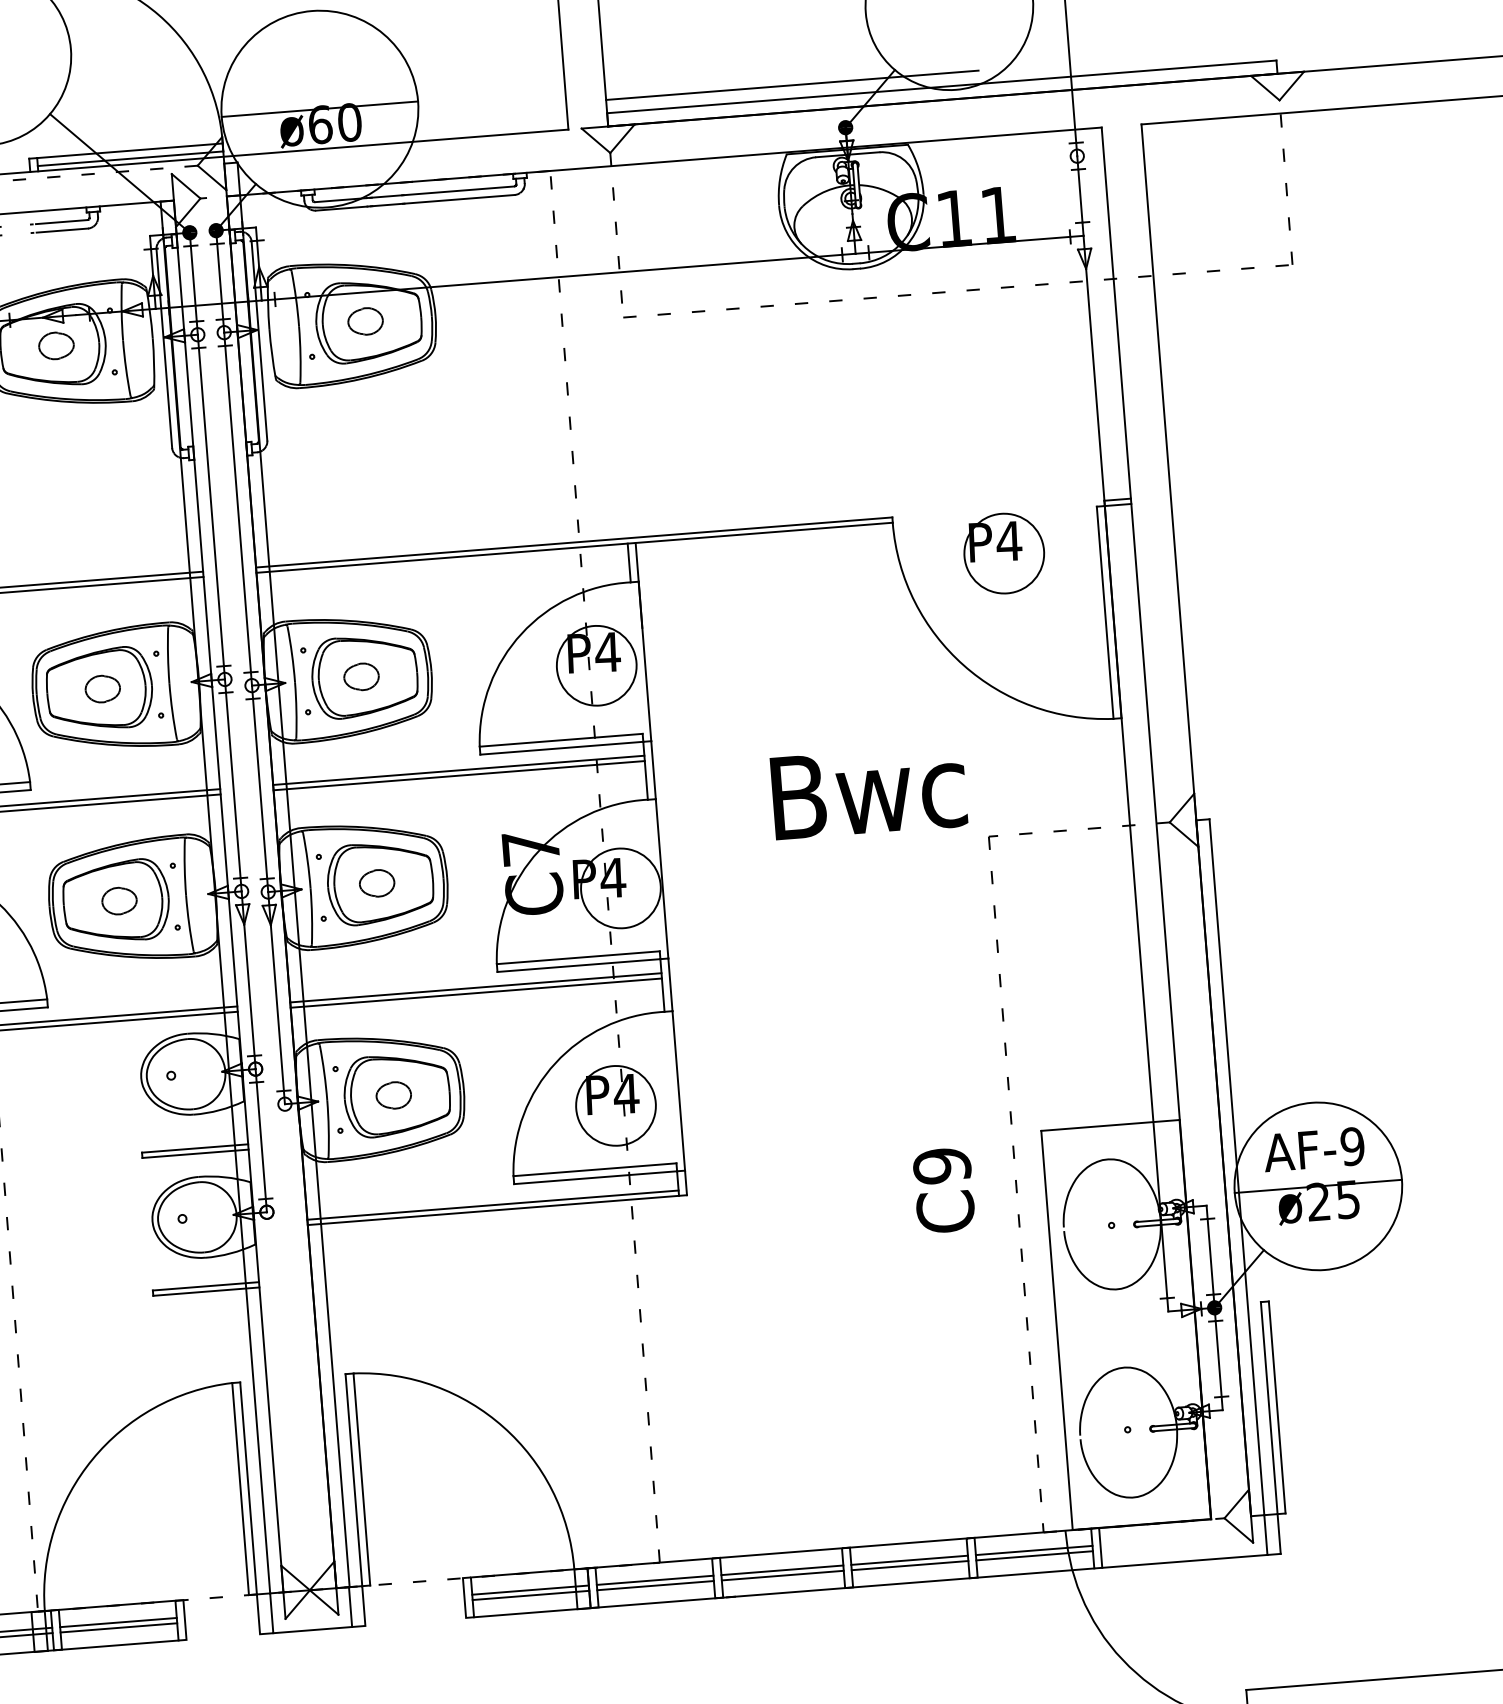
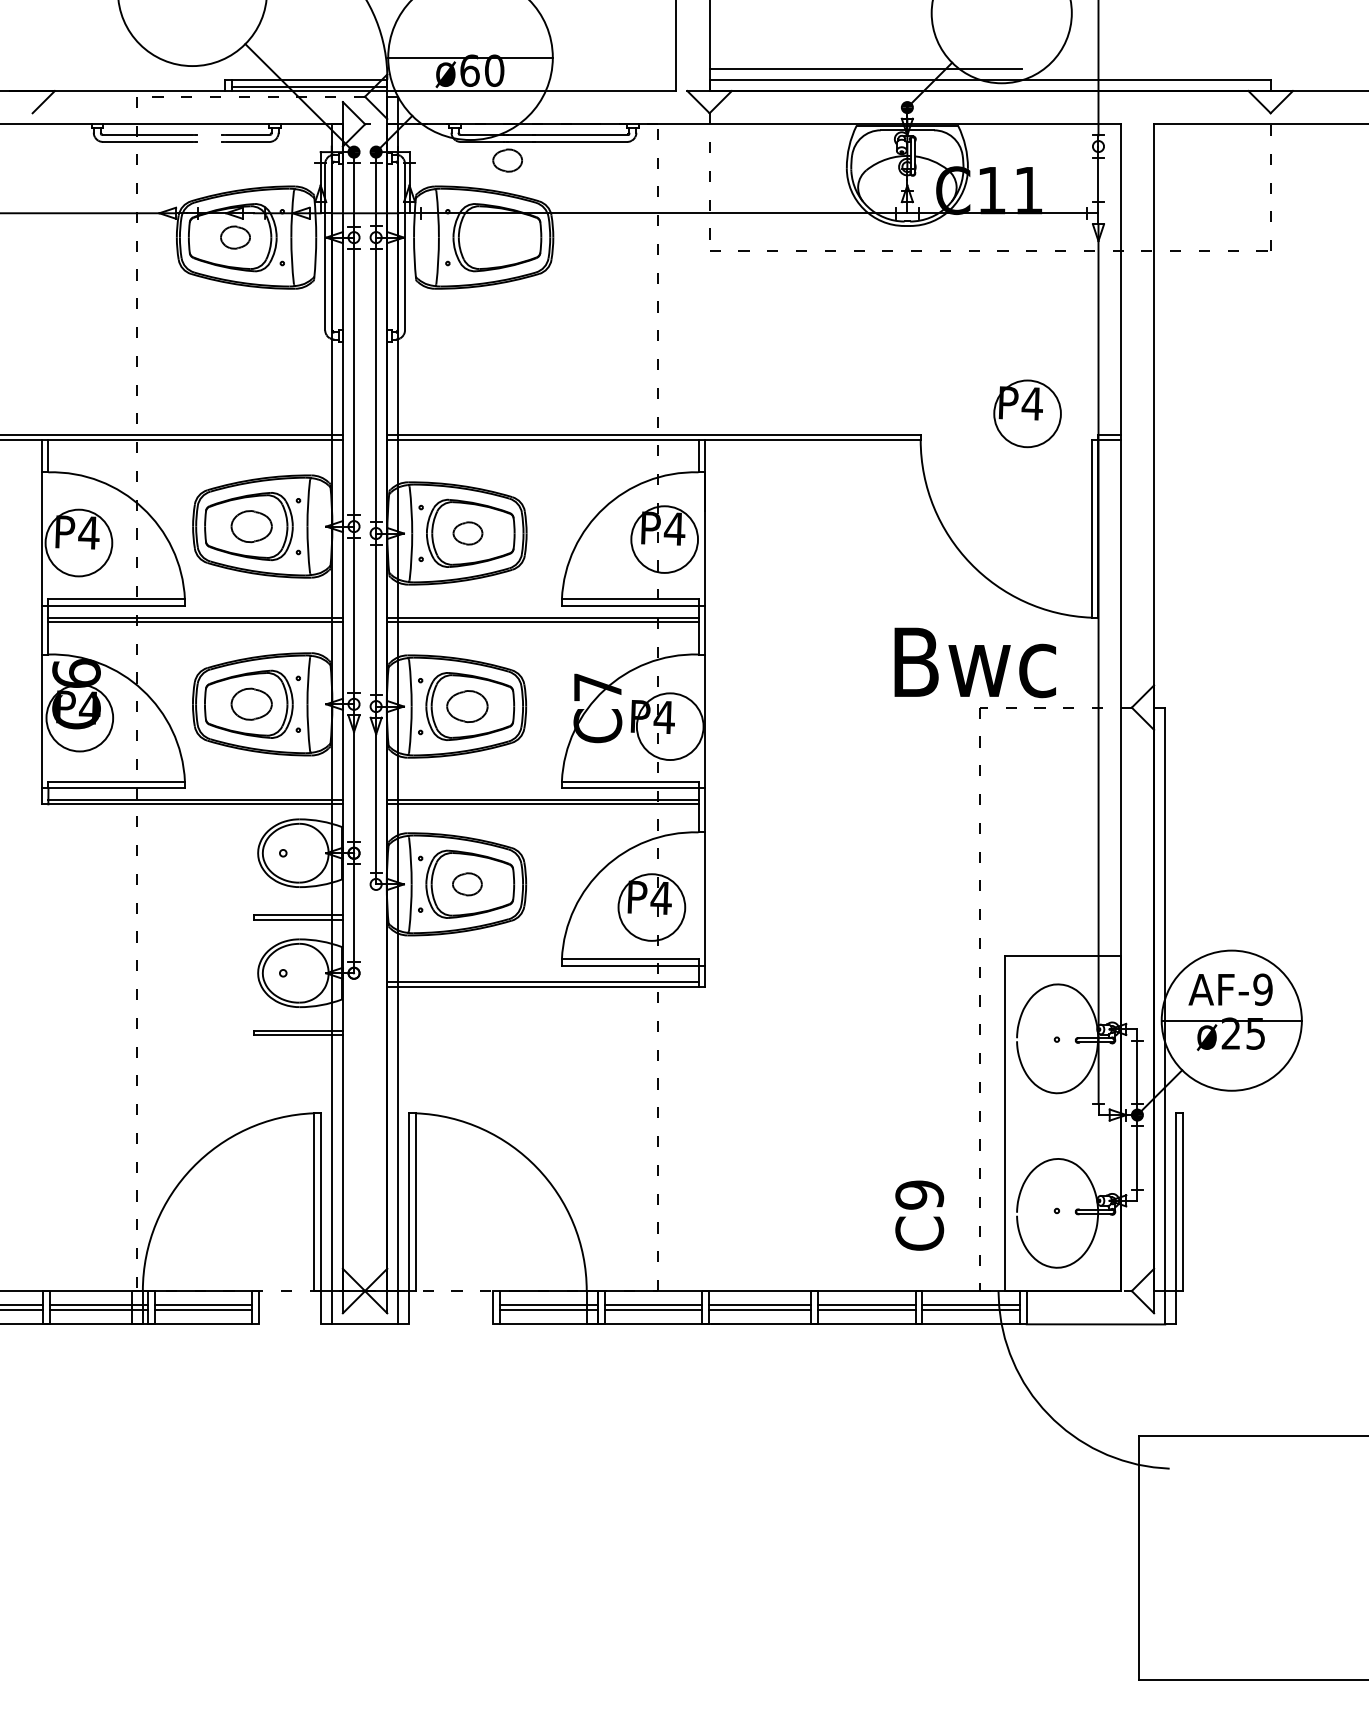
part: (365, 321) -> (507, 160), moved
part: (1004, 553) -> (1027, 413), moved
part: (102, 688) -> (251, 526), size x1.4
text: (868, 791) -> (974, 662), moved
part: (377, 883) -> (467, 706), size x1.4
part: (119, 901) -> (251, 704), size x1.4
text: (943, 1190) -> (919, 1215), moved

